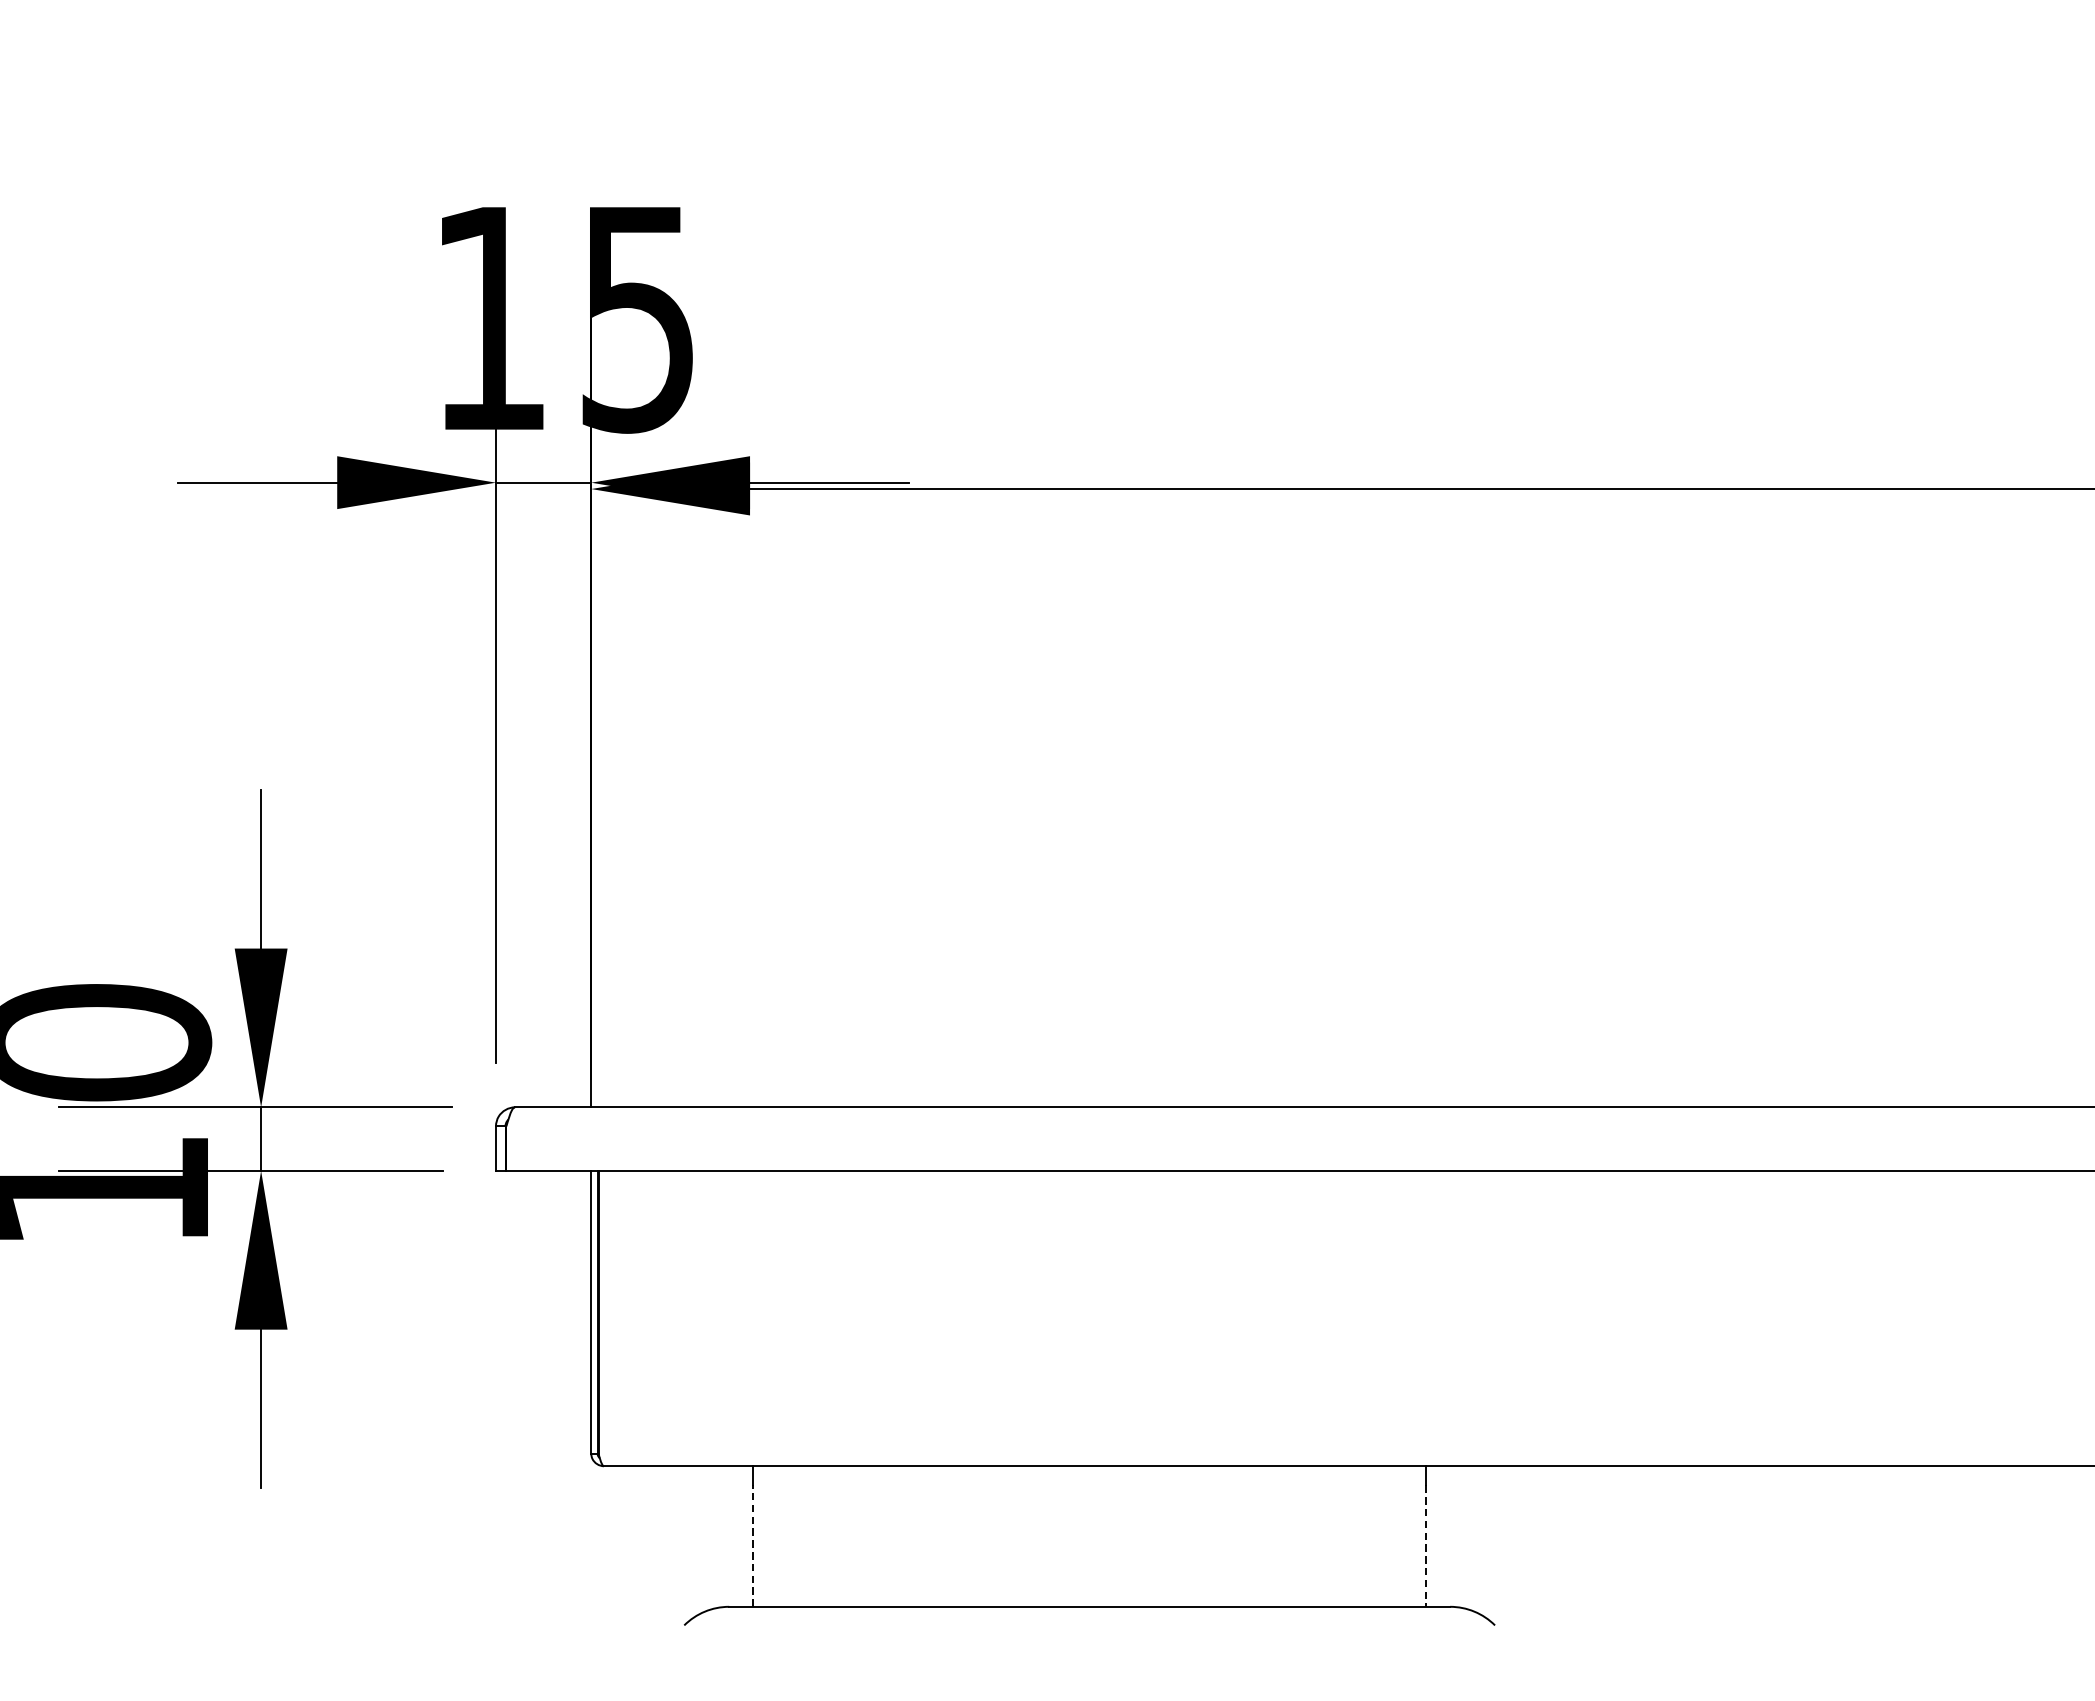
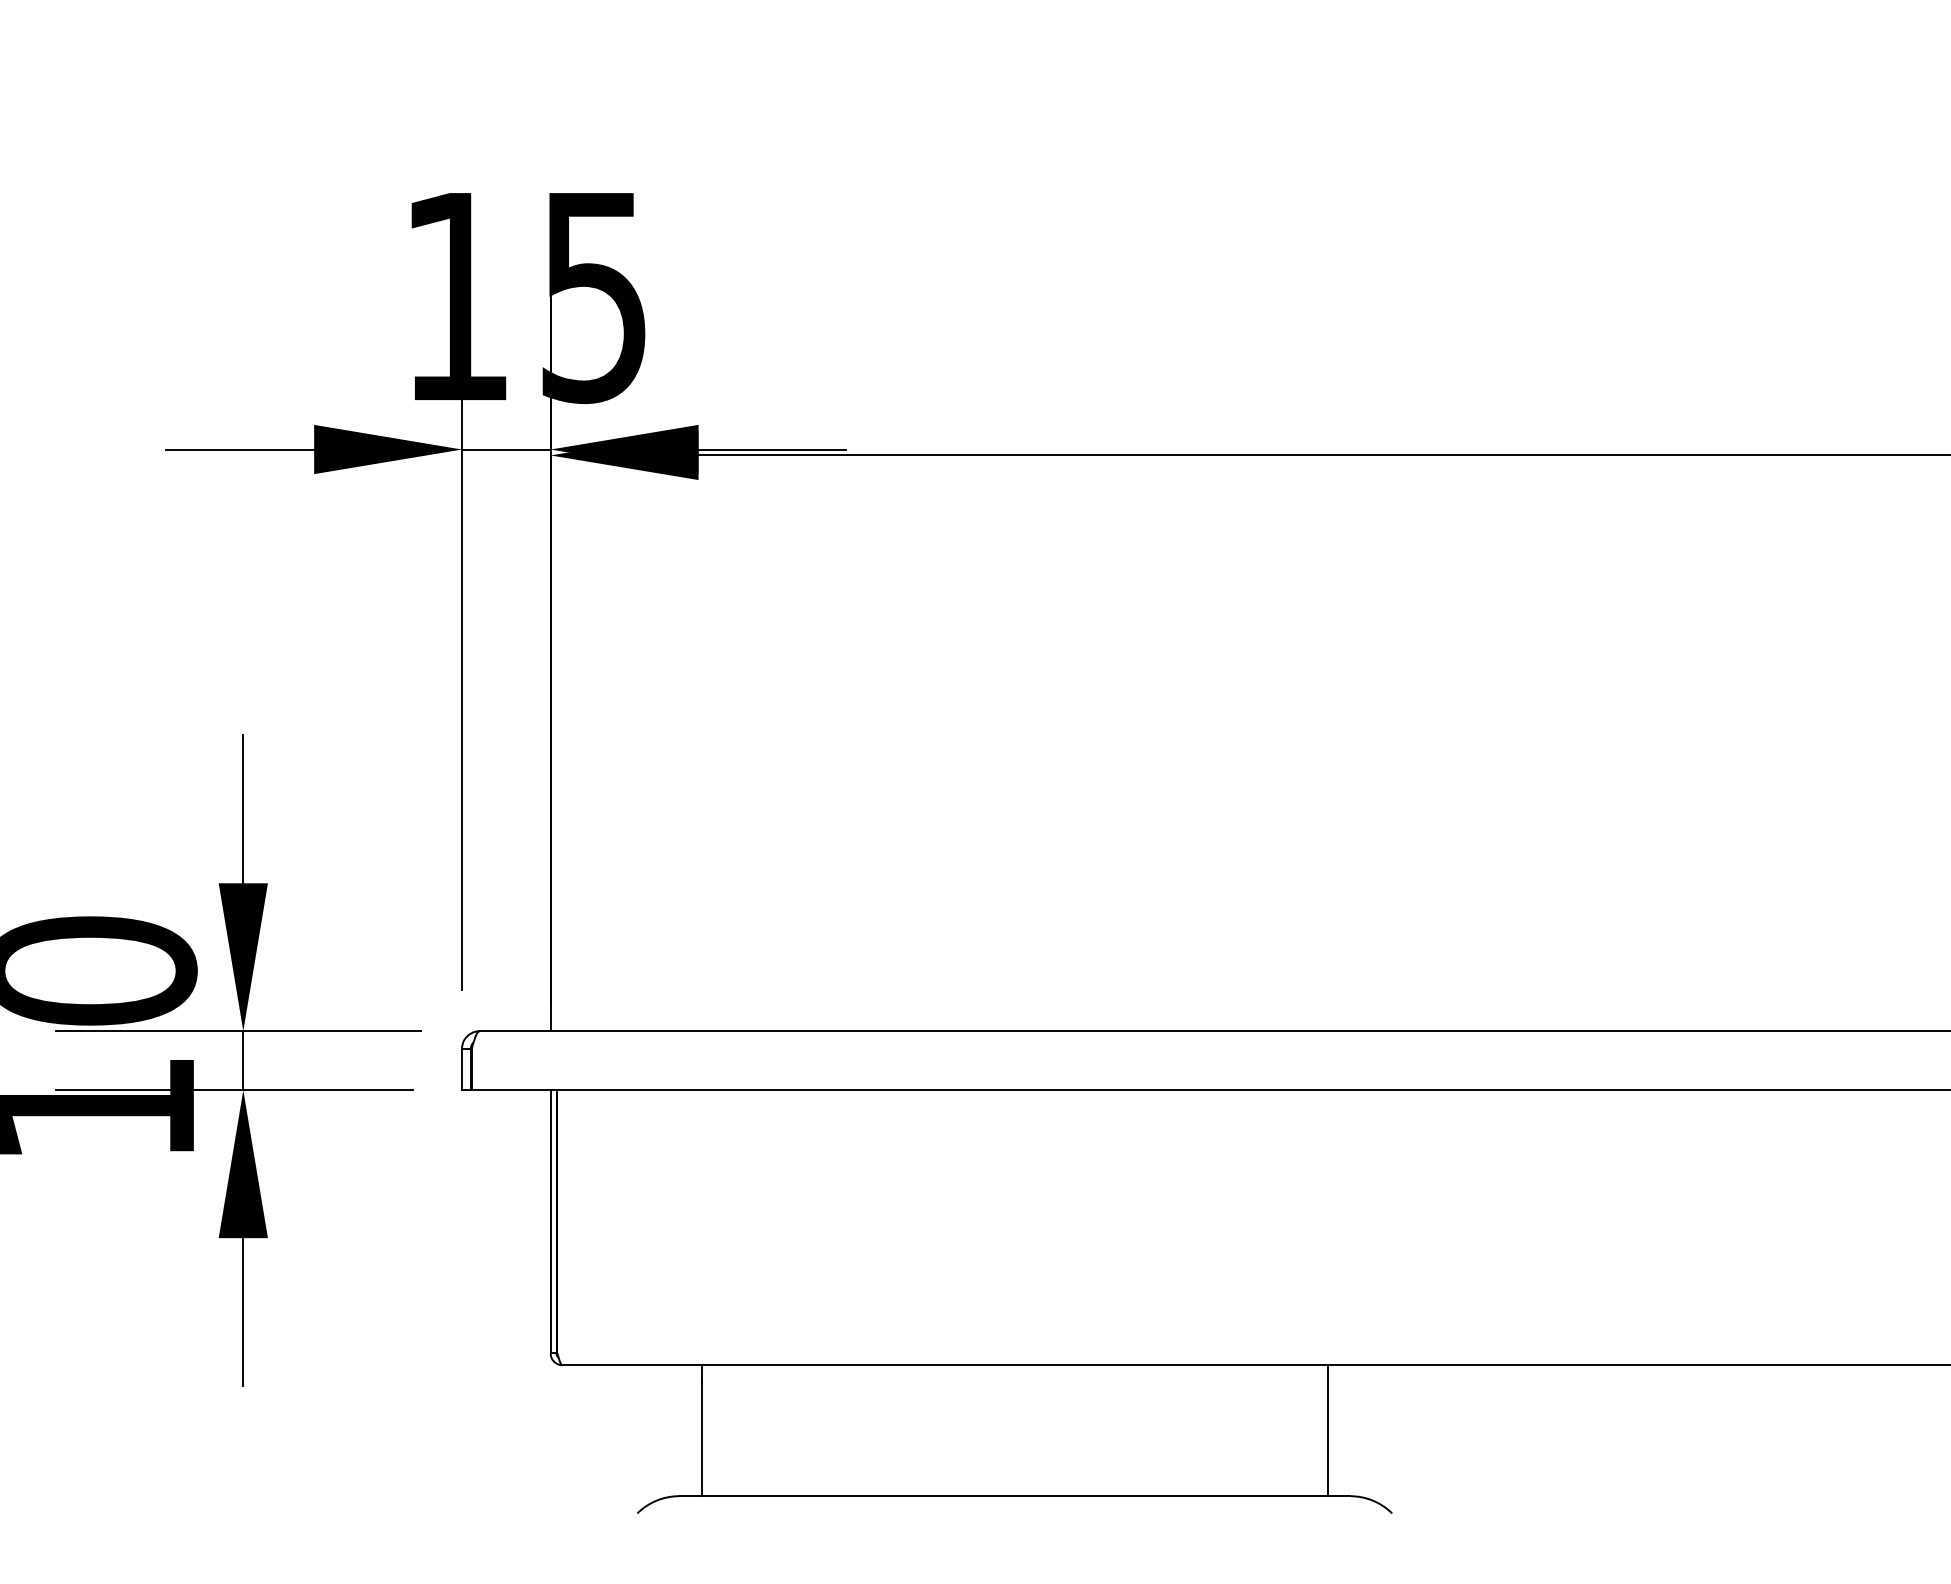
line: (753, 1545) -> (701, 1439), dashed -> solid
line: (1426, 1545) -> (1328, 1439), dashed -> solid

